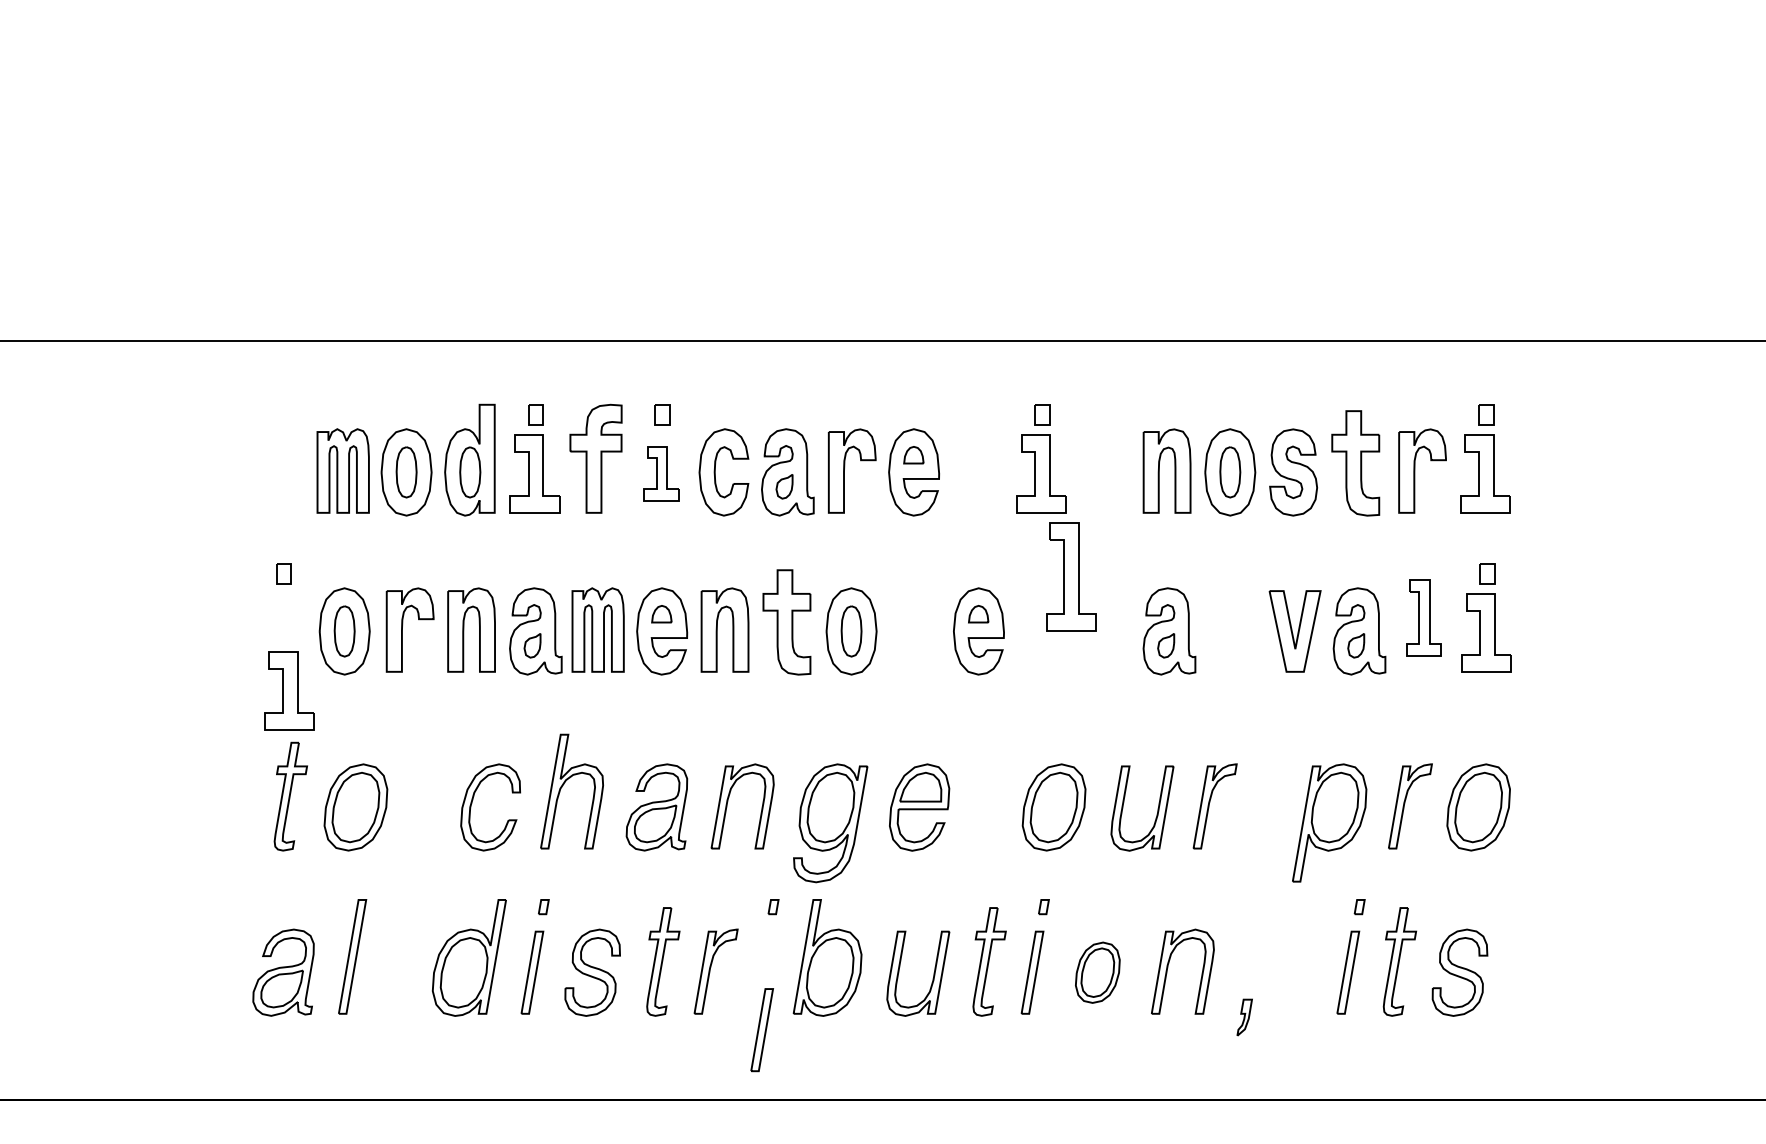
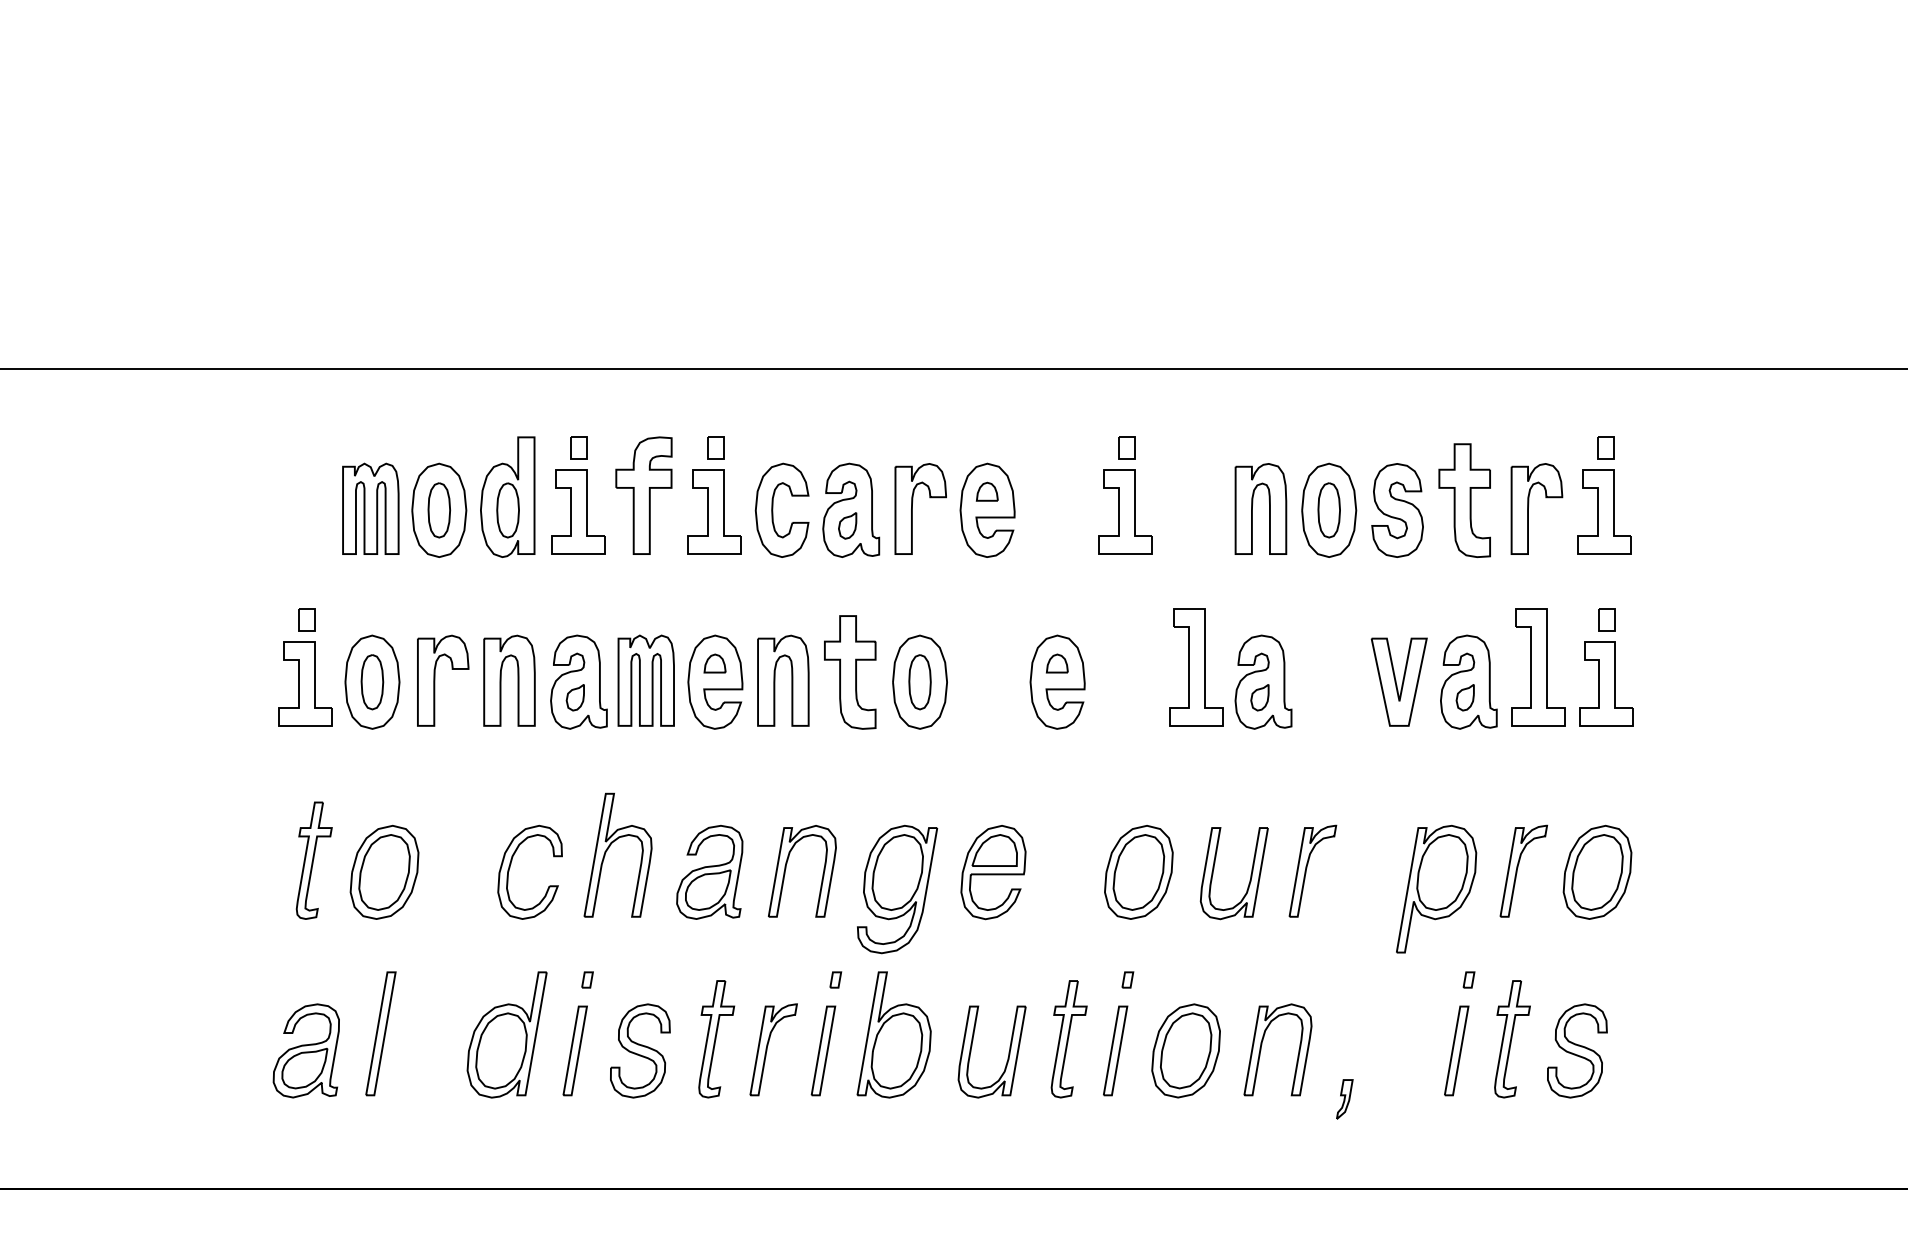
part: (661, 473) -> (714, 511), size x1.43
part: (1071, 577) -> (1196, 667), moved
part: (1424, 617) -> (1538, 667), size x1.43
part: (289, 690) -> (305, 683), moved
part: (1097, 972) -> (1185, 1050), size x1.43
part: (762, 1029) -> (823, 1050), moved

